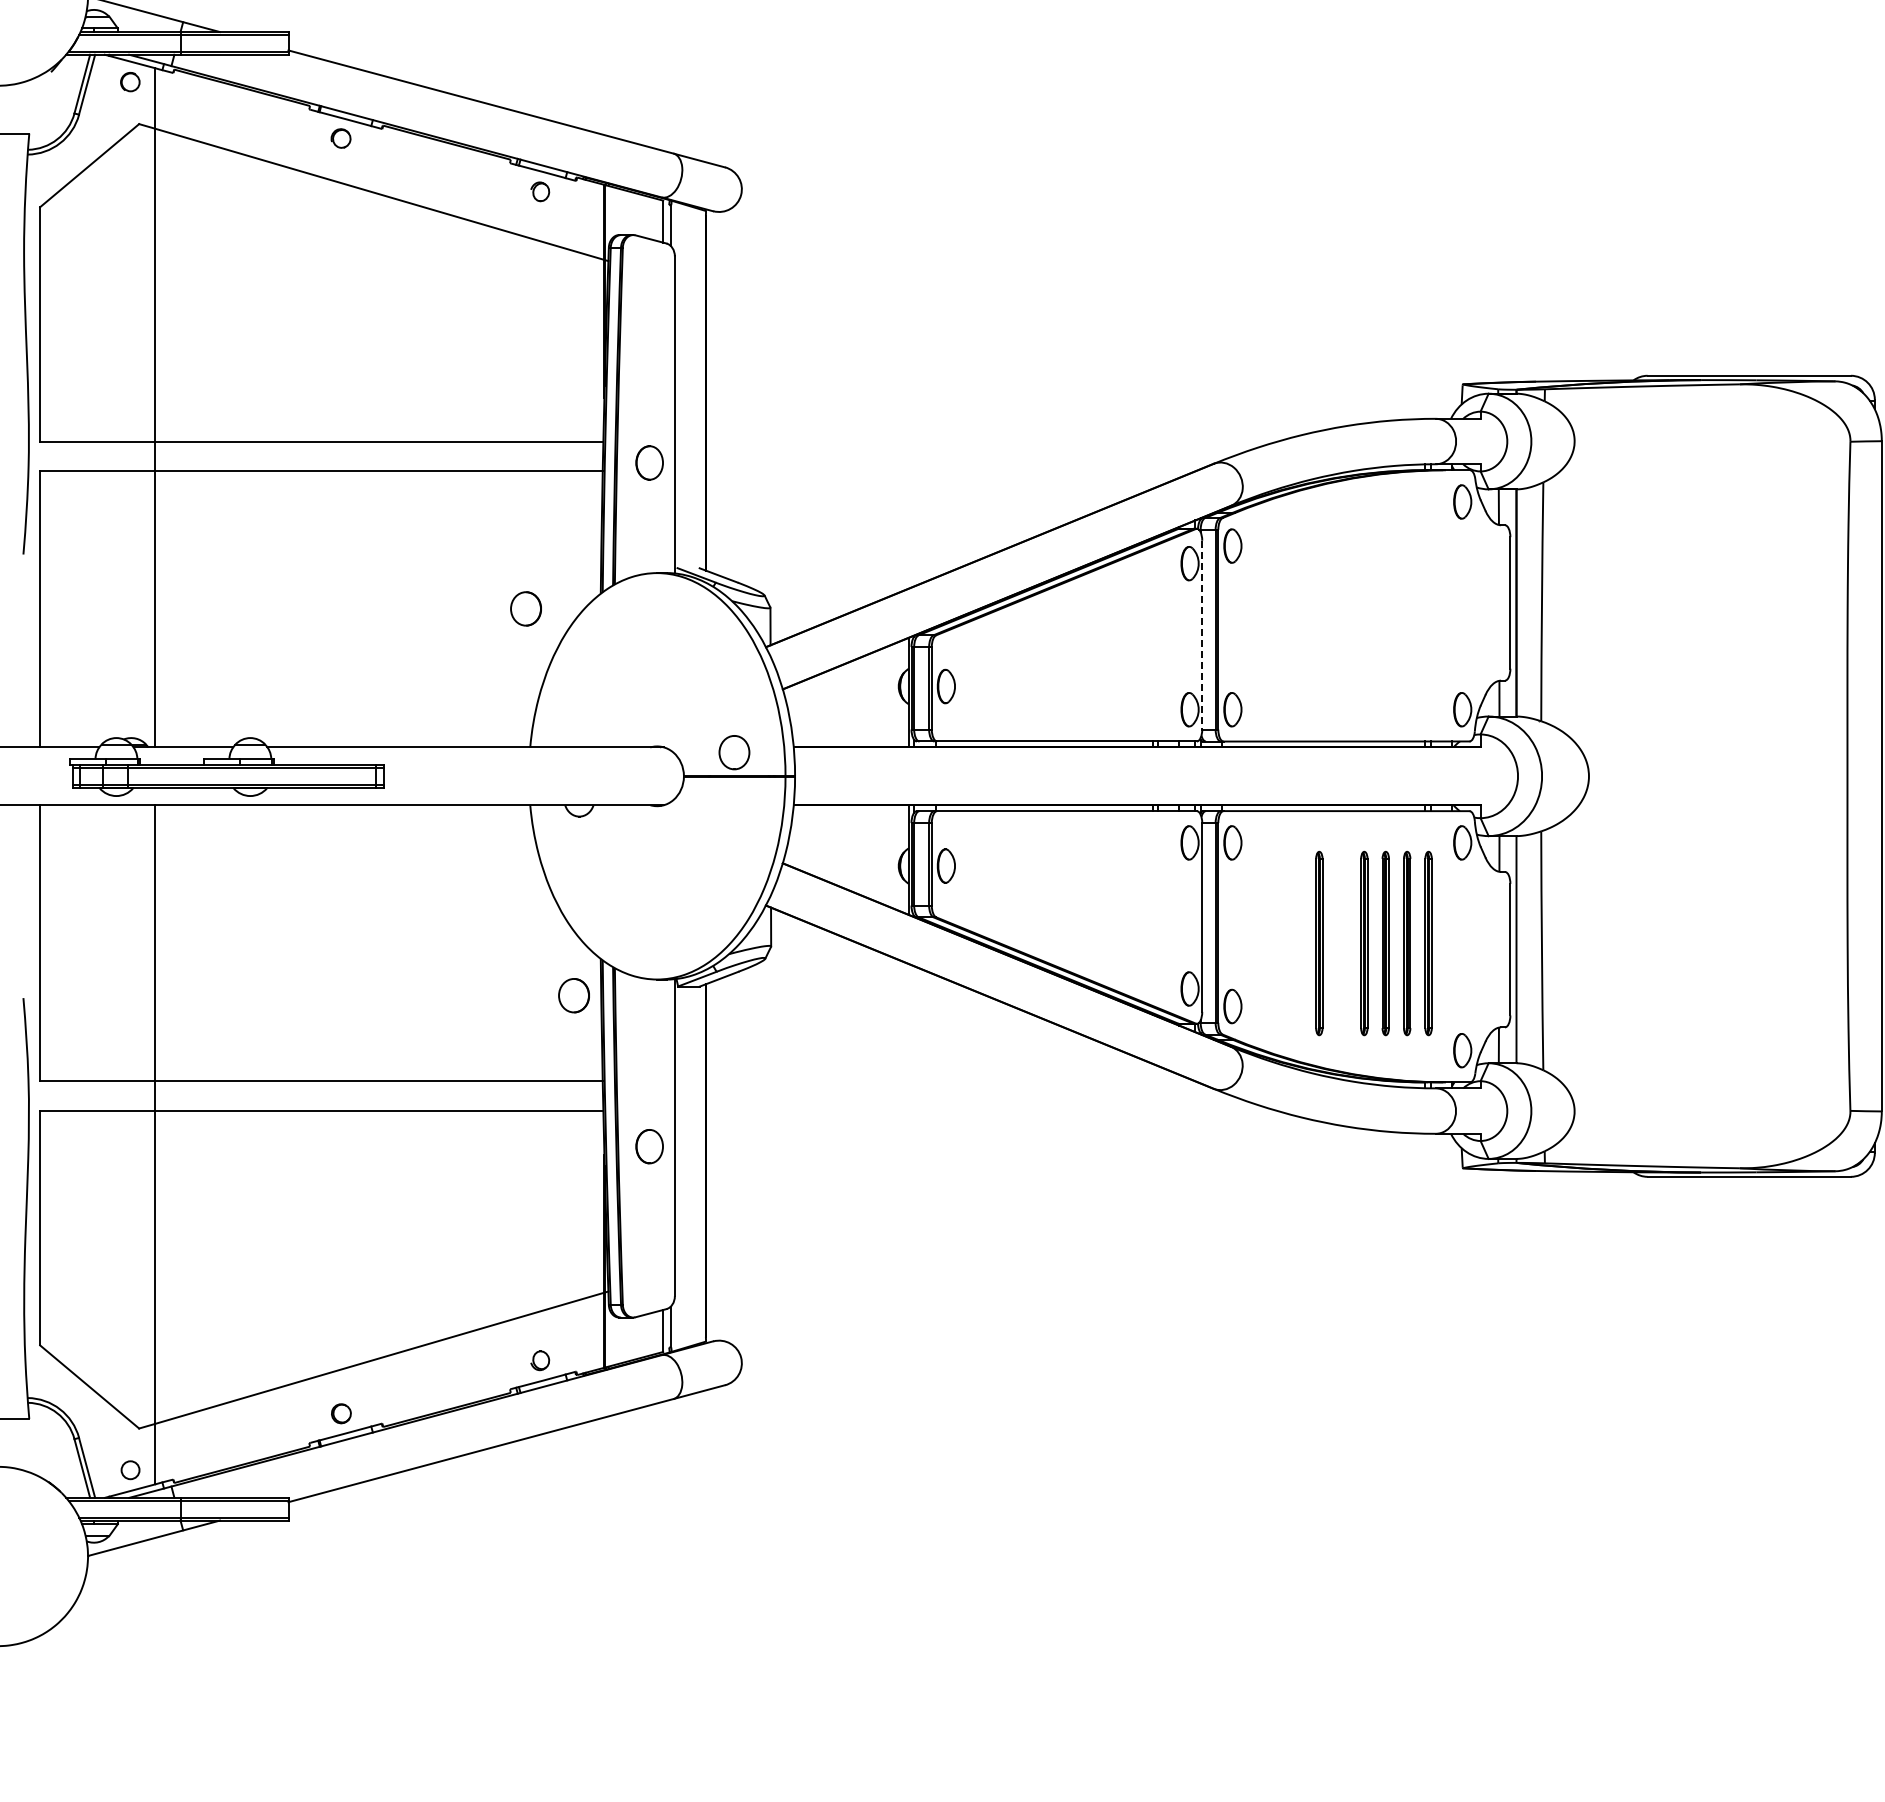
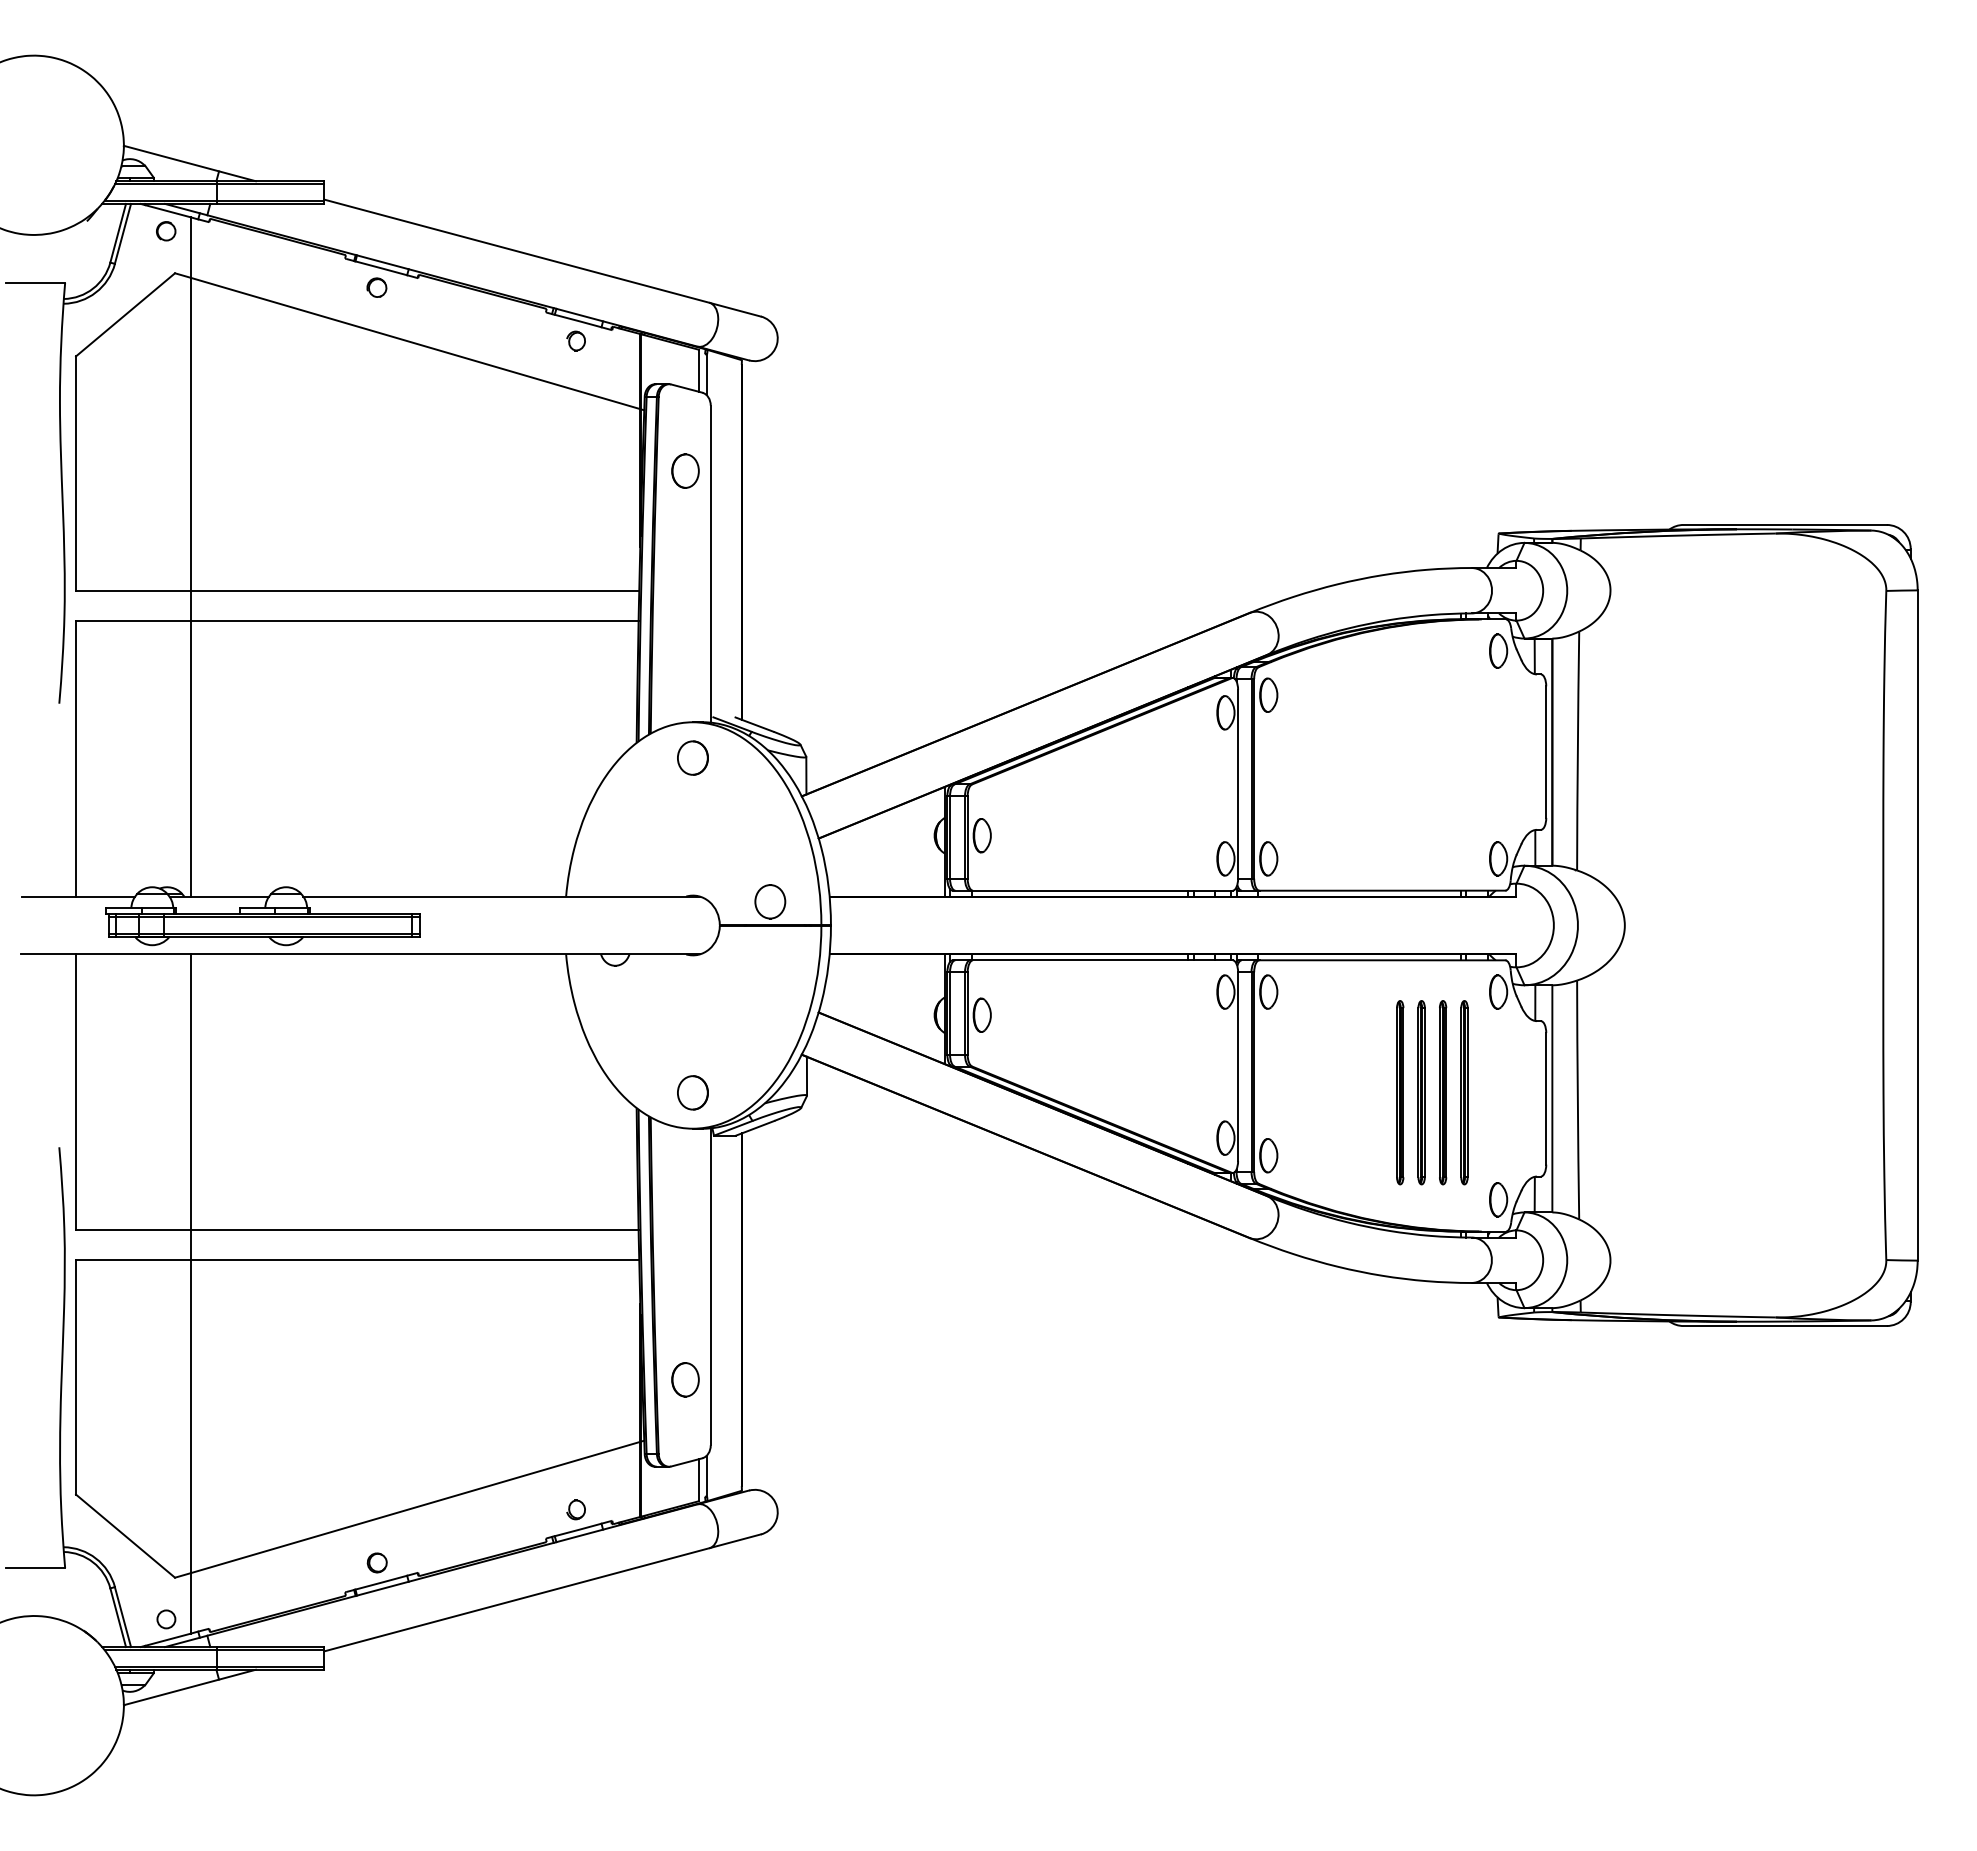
part: (649, 462) -> (685, 470), moved
part: (525, 608) -> (692, 757), moved
line: (1202, 635) -> (1238, 784), dashed -> solid
part: (1319, 943) -> (1355, 1092), removed
part: (573, 995) -> (692, 1092), moved
part: (649, 1146) -> (685, 1379), moved

